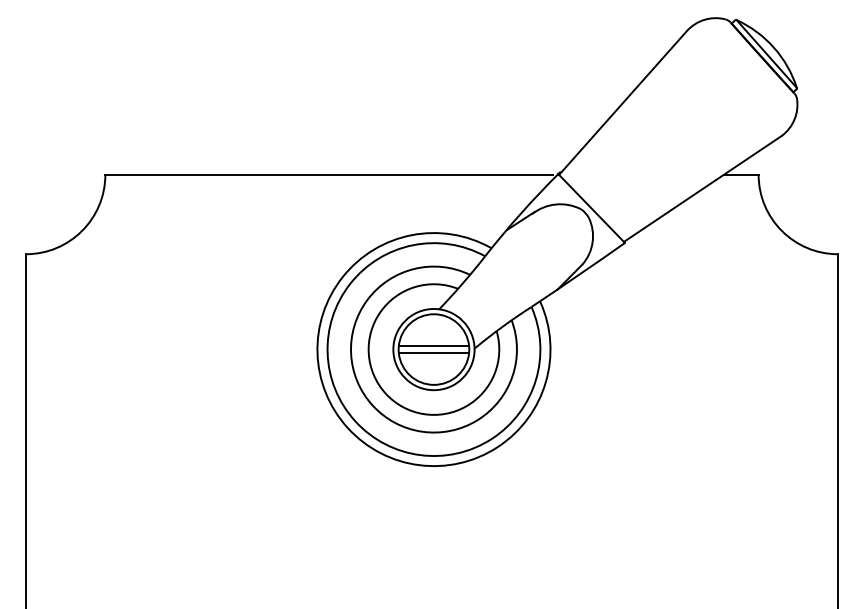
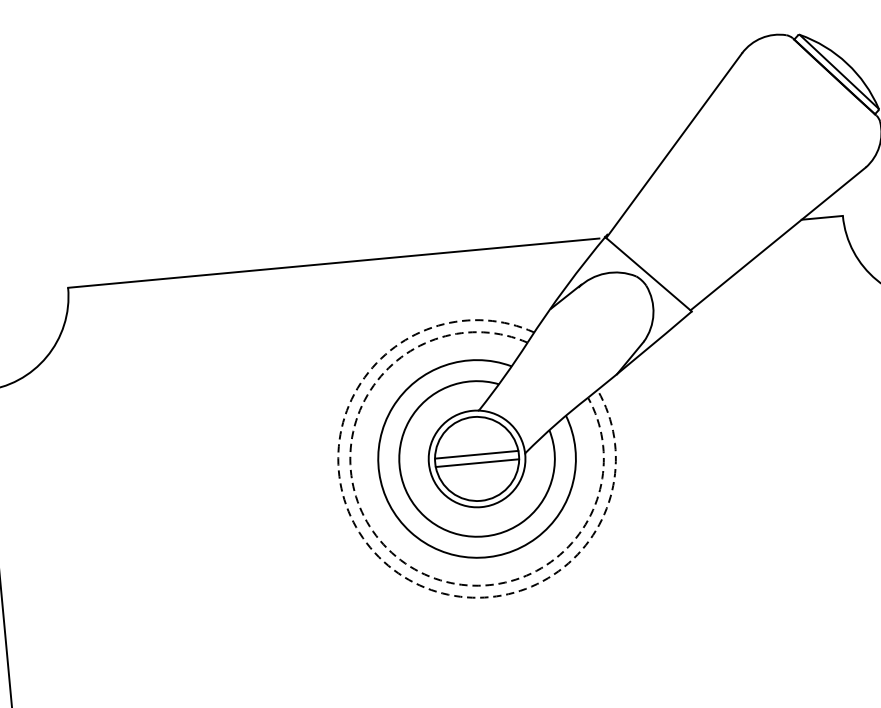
arc: (355, 421) -> (391, 552), solid -> dashed
arc: (347, 428) -> (383, 562), solid -> dashed

